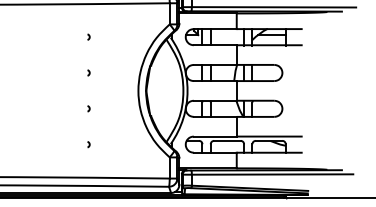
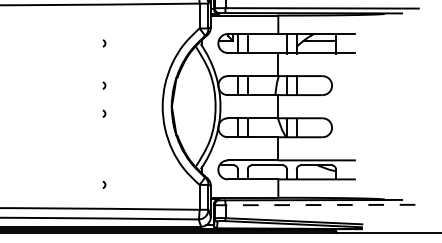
curve: (88, 108) -> (104, 113), moved
curve: (88, 144) -> (104, 184), moved
line: (272, 174) -> (320, 205), solid -> dashed

